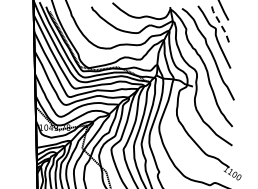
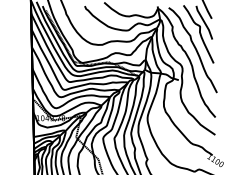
line: (220, 24) -> (204, 22), dashed -> solid

